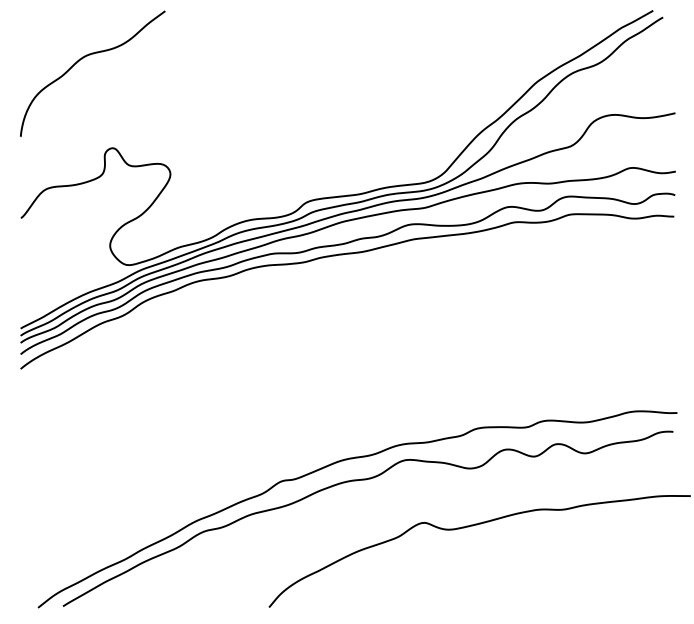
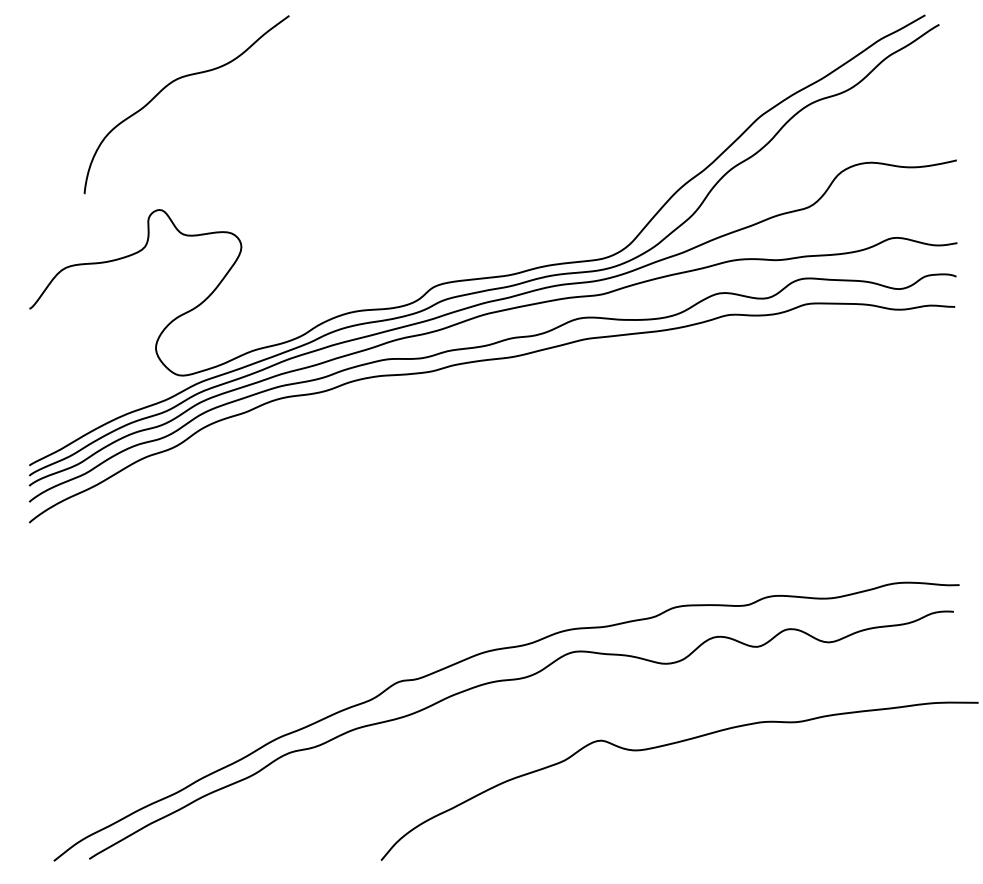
part: (82, 59) -> (172, 84), moved

